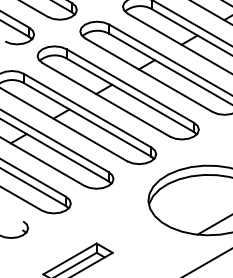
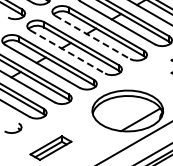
line: (150, 75) -> (93, 37), solid -> dashed
line: (106, 100) -> (67, 52), solid -> dashed

